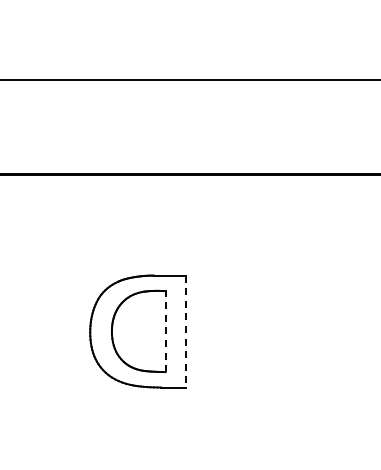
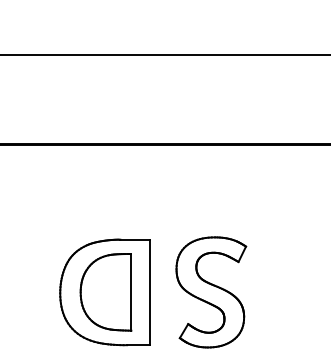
line: (165, 331) -> (131, 292), dashed -> solid
line: (185, 331) -> (150, 292), dashed -> solid
part: (250, 331) -> (211, 292), added

